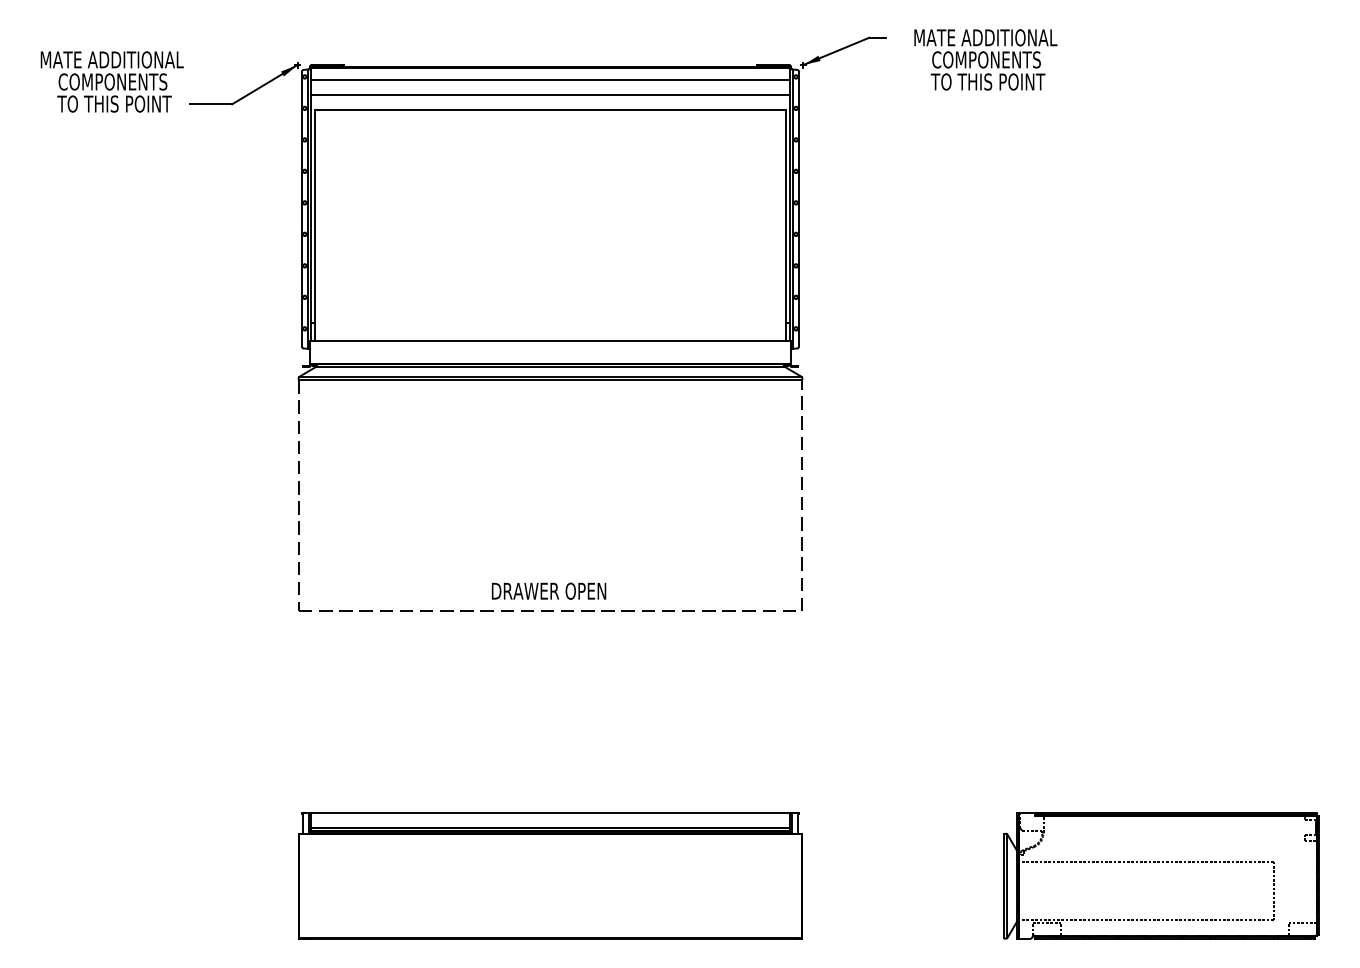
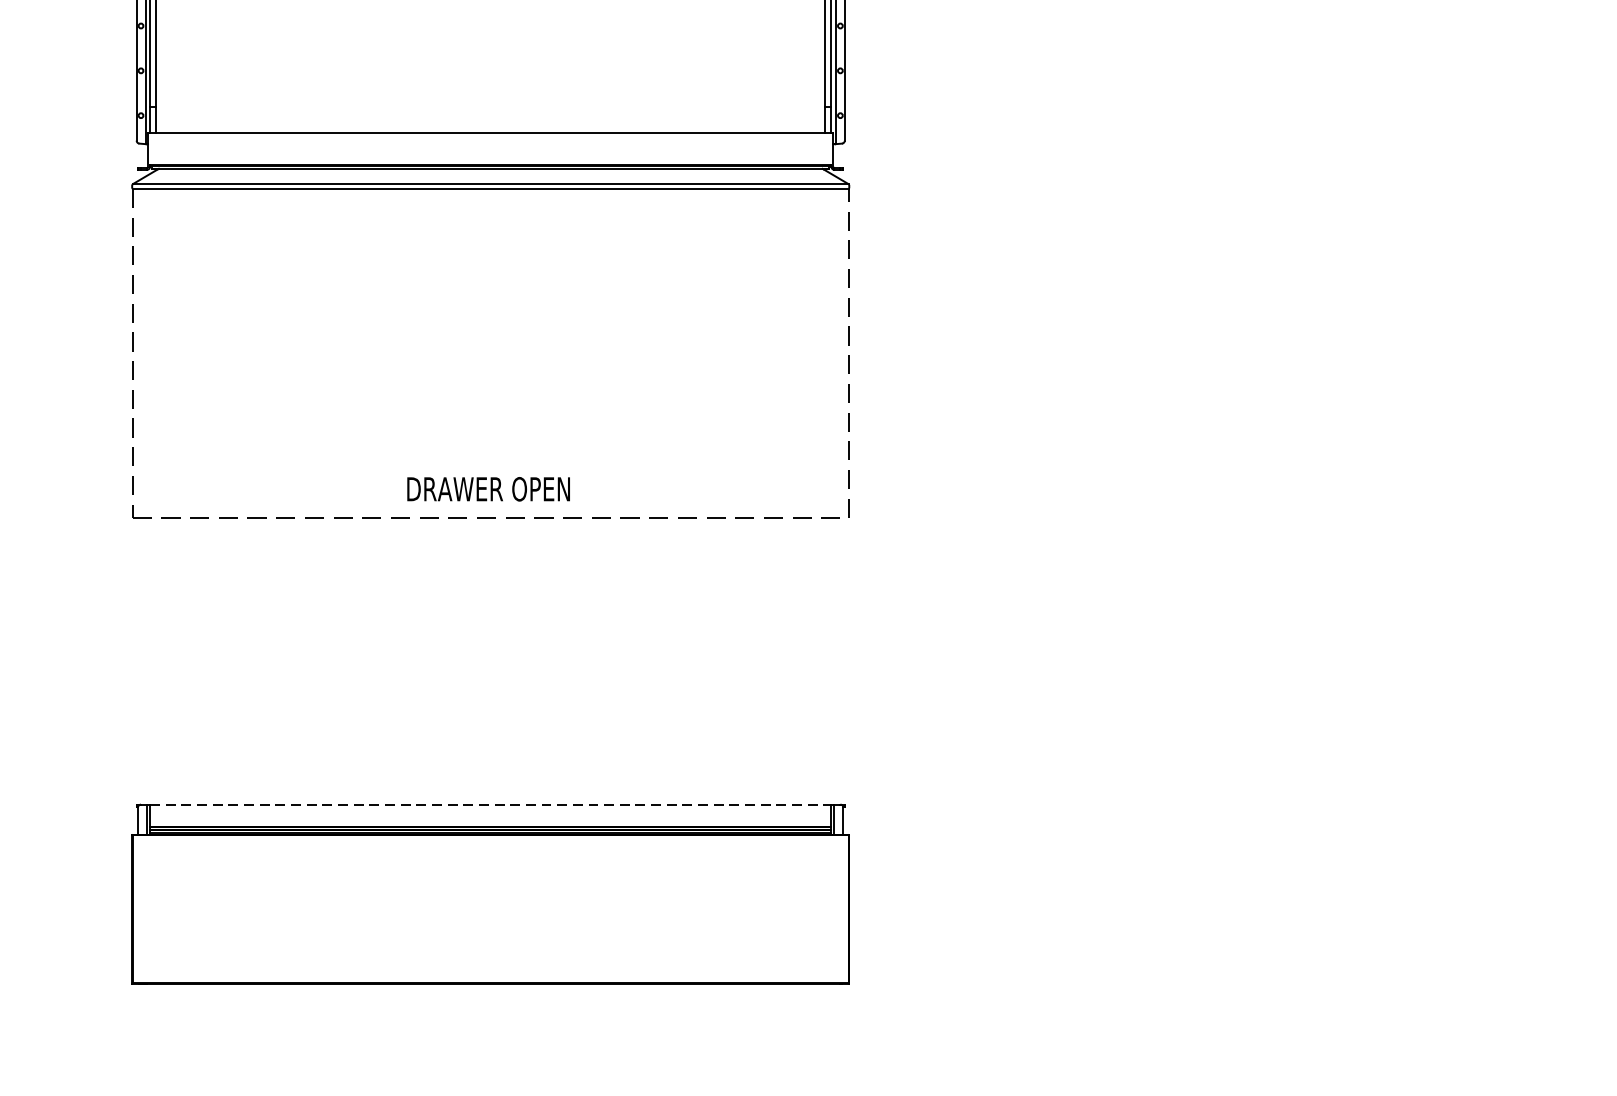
line: (550, 812) -> (490, 804), solid -> dashed
part: (1161, 875) -> (1360, 893), removed

